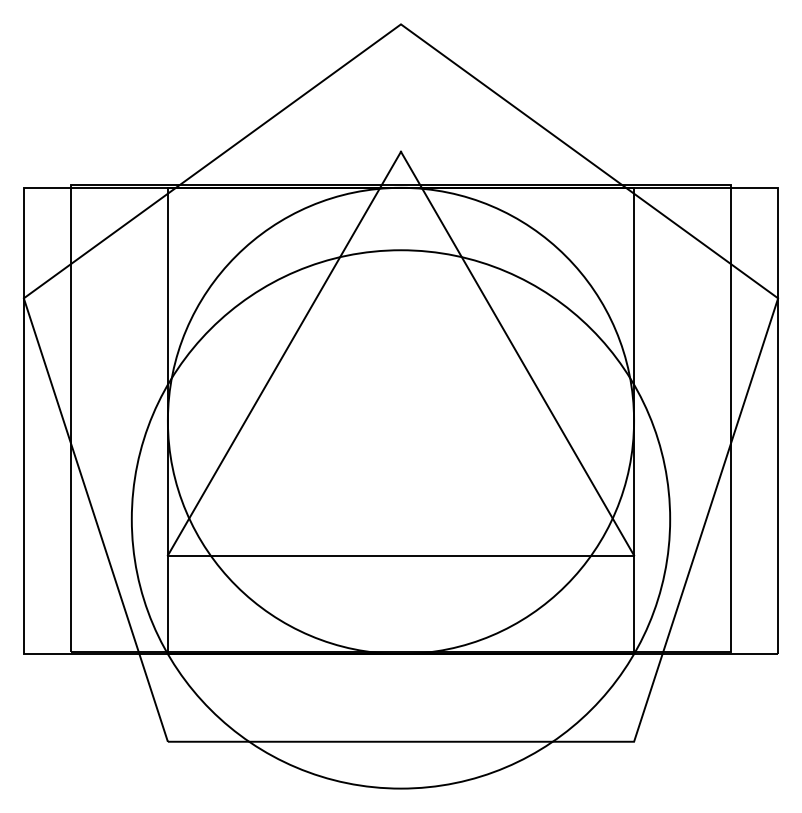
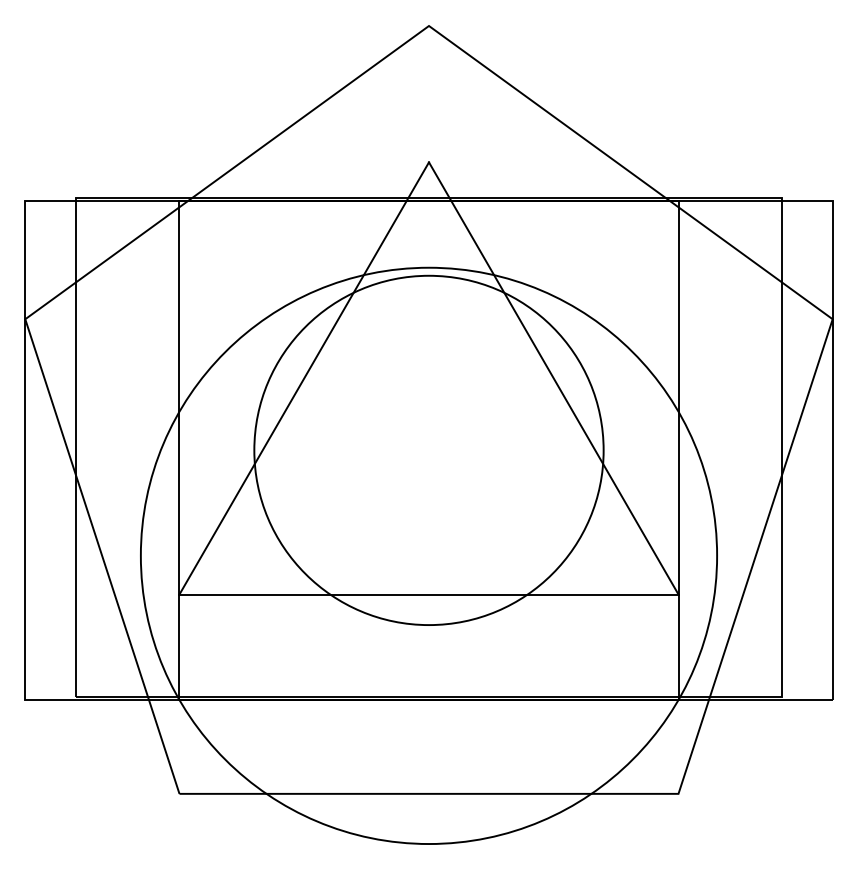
circle: (400, 420) -> (428, 449), size x0.7

